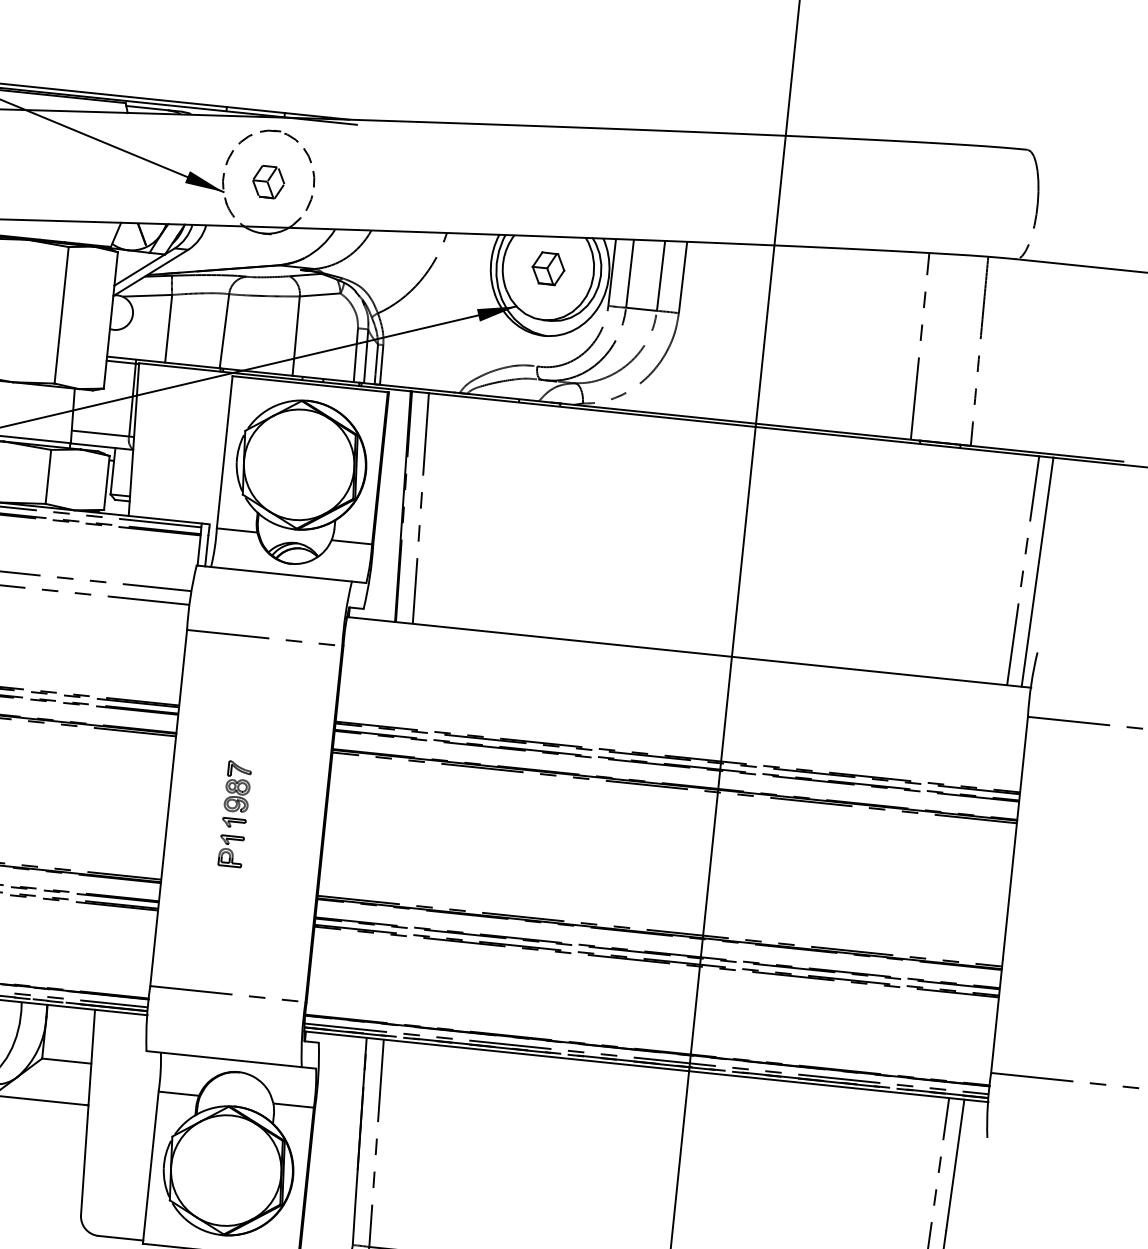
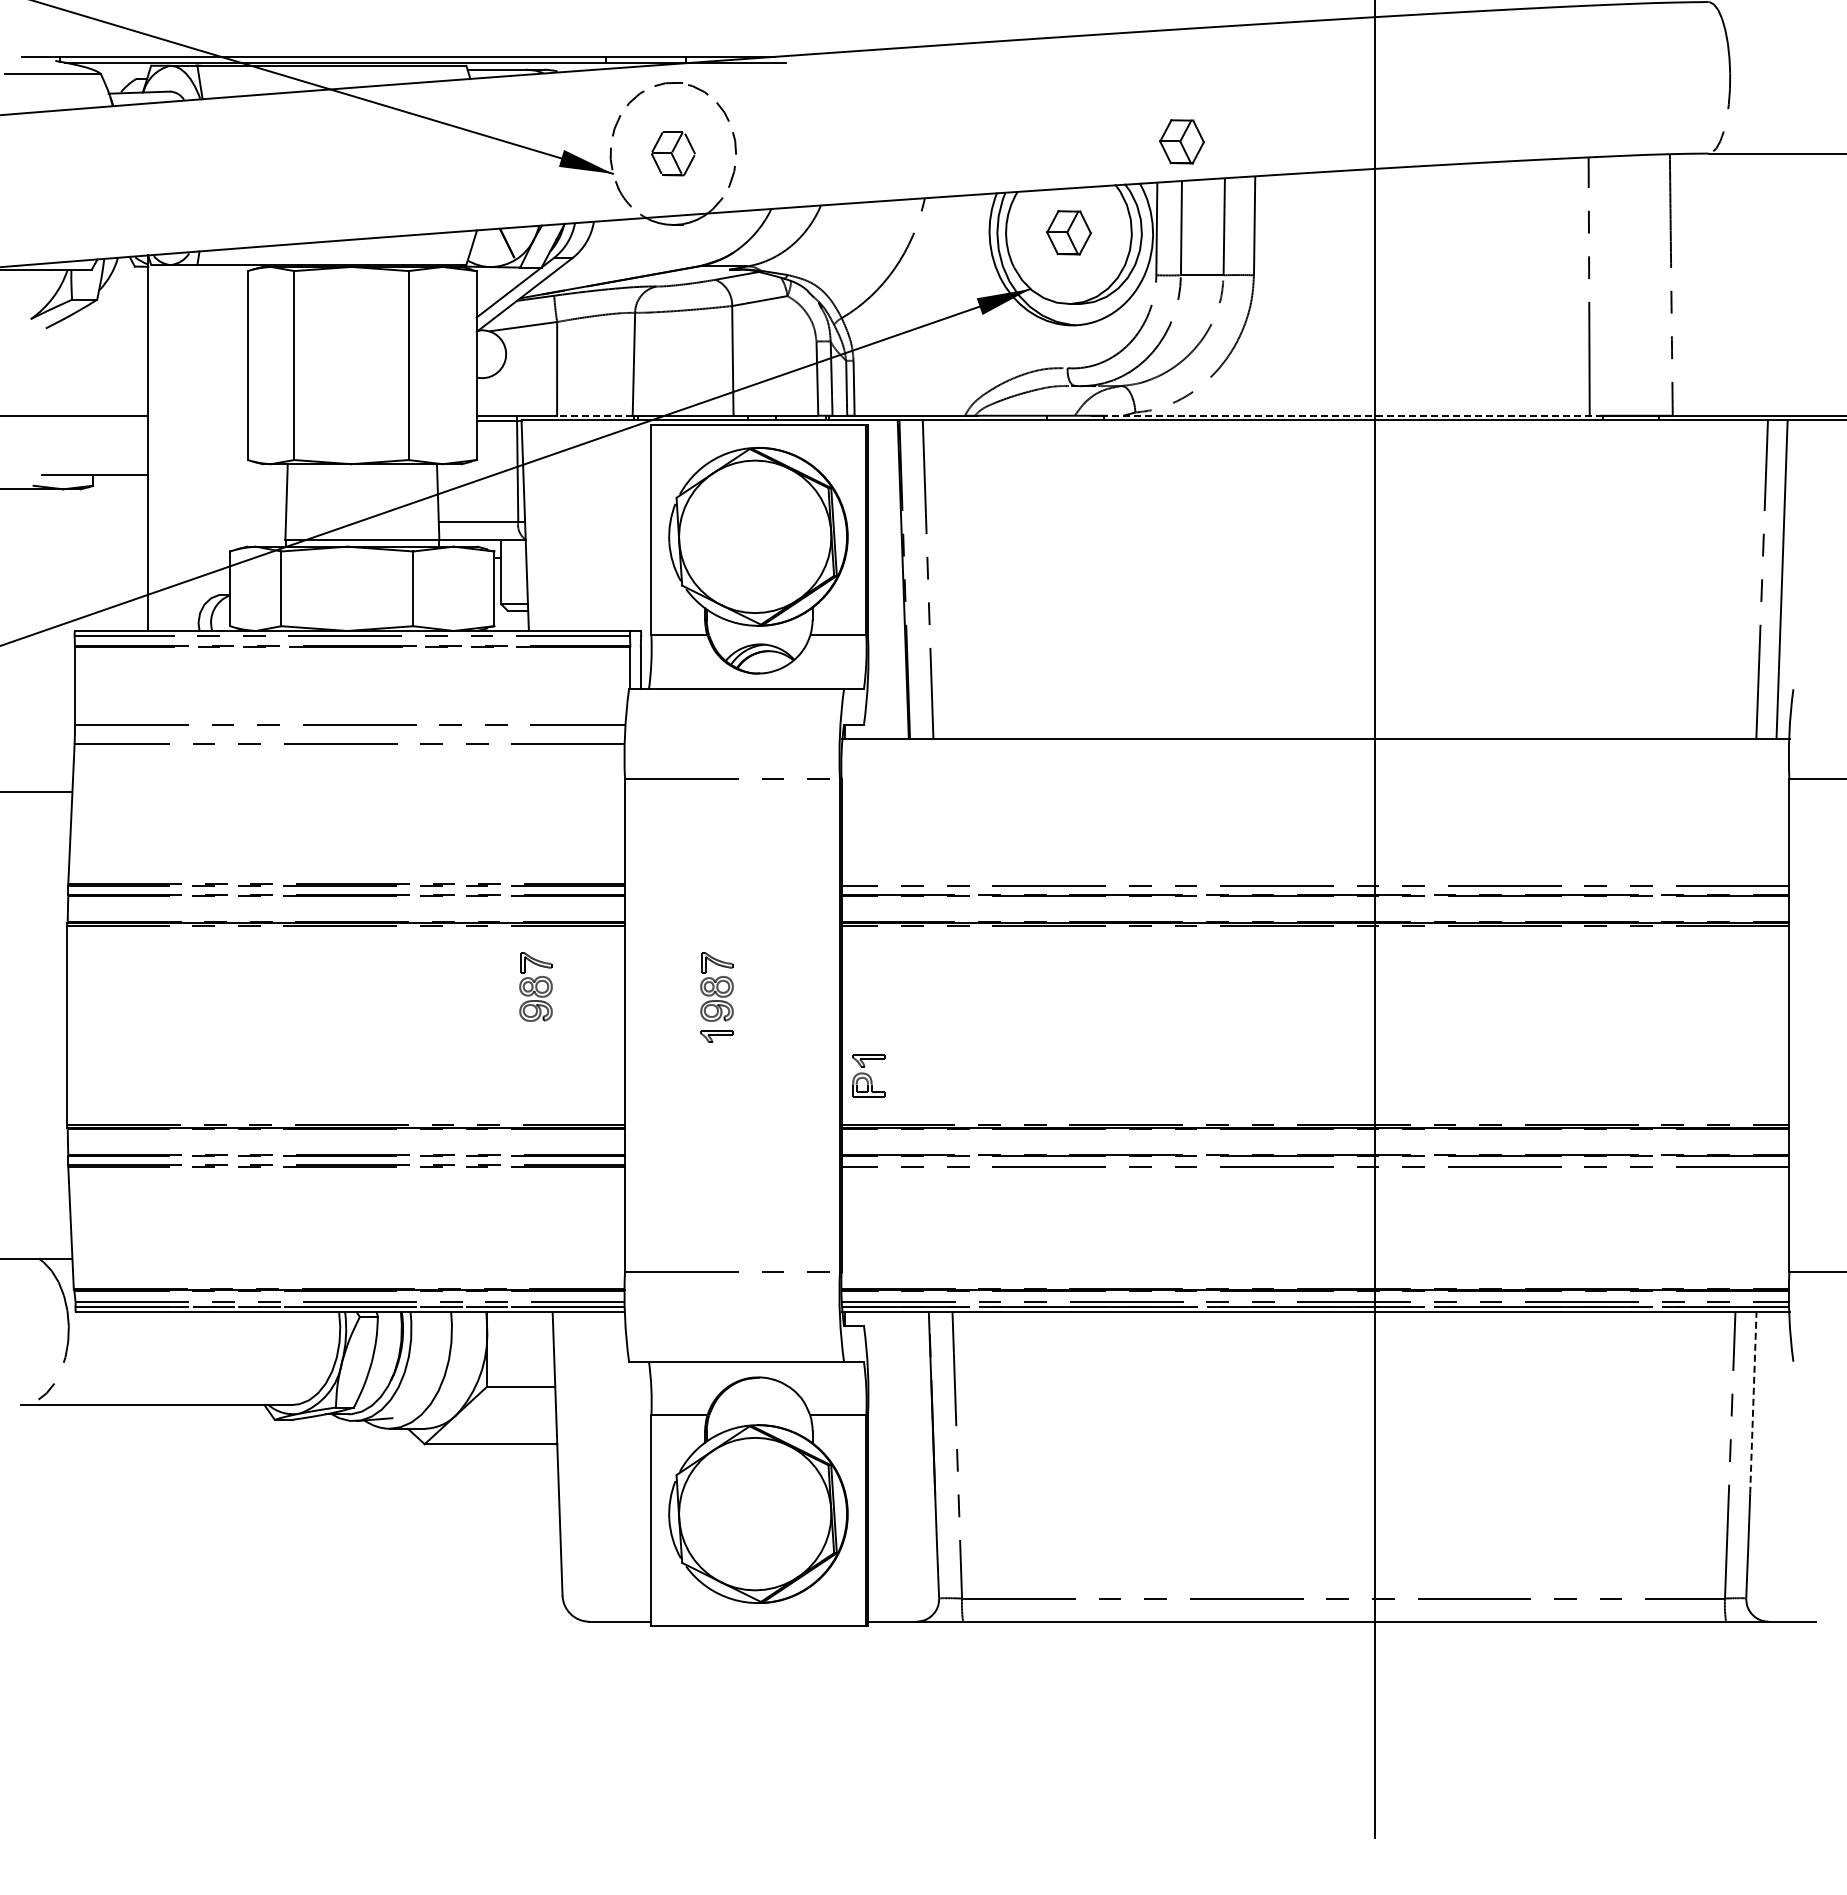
part: (636, 211) -> (1181, 141), added
line: (192, 365) -> (594, 415), solid -> dashed
line: (740, 421) -> (1353, 415), solid -> dashed
line: (677, 757) -> (1315, 883), removed
part: (106, 773) -> (535, 986), added
part: (231, 850) -> (868, 1075), moved
line: (656, 959) -> (1315, 1164), removed
line: (955, 1165) -> (1753, 1403), solid -> dashed

